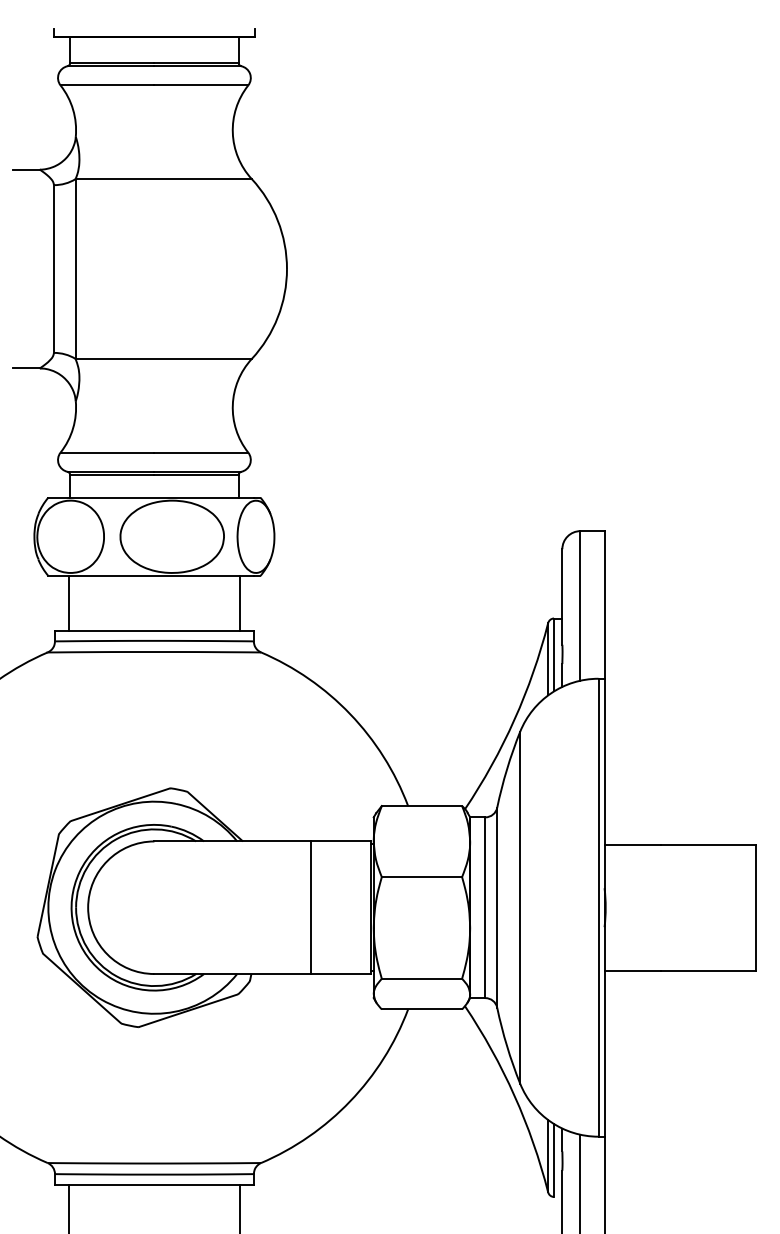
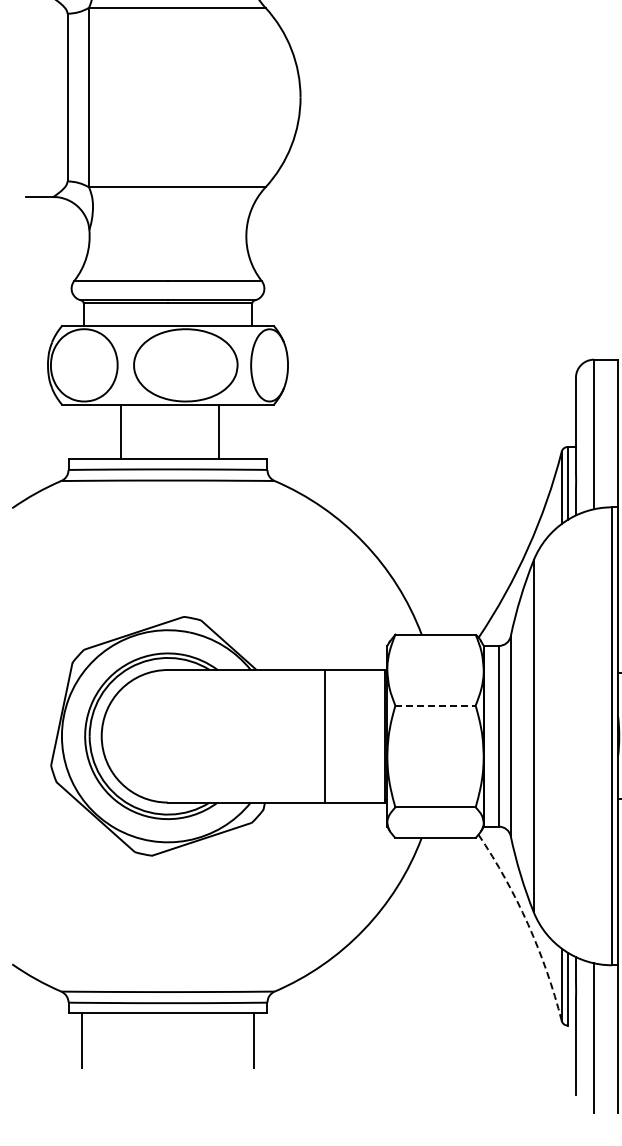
line: (68, 602) -> (121, 431), moved
line: (240, 602) -> (219, 431), moved
line: (422, 877) -> (436, 706), solid -> dashed
arc: (514, 1095) -> (528, 924), solid -> dashed

